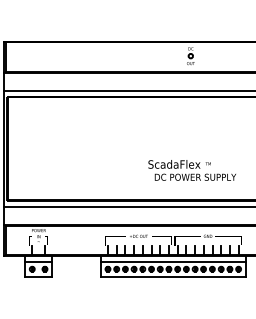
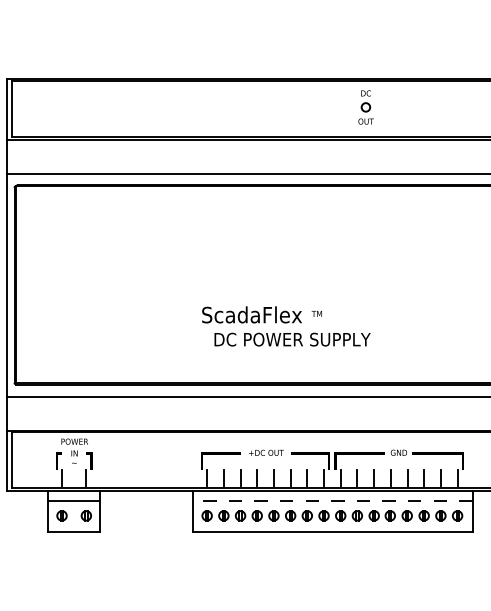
text: (191, 170) -> (284, 326), moved
line: (173, 261) -> (332, 501), solid -> dashed

